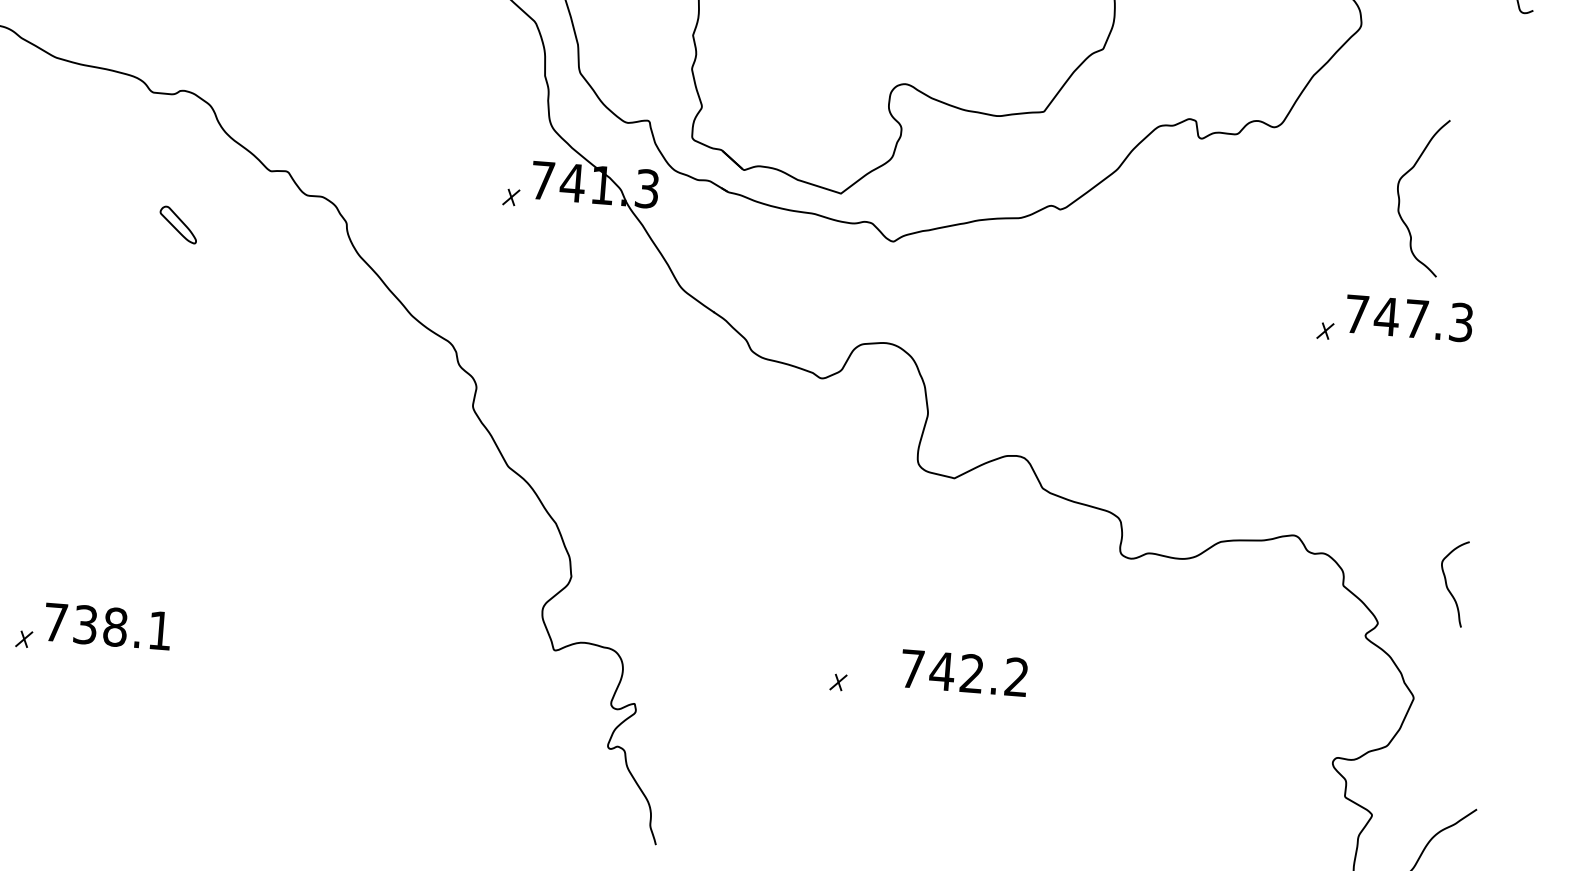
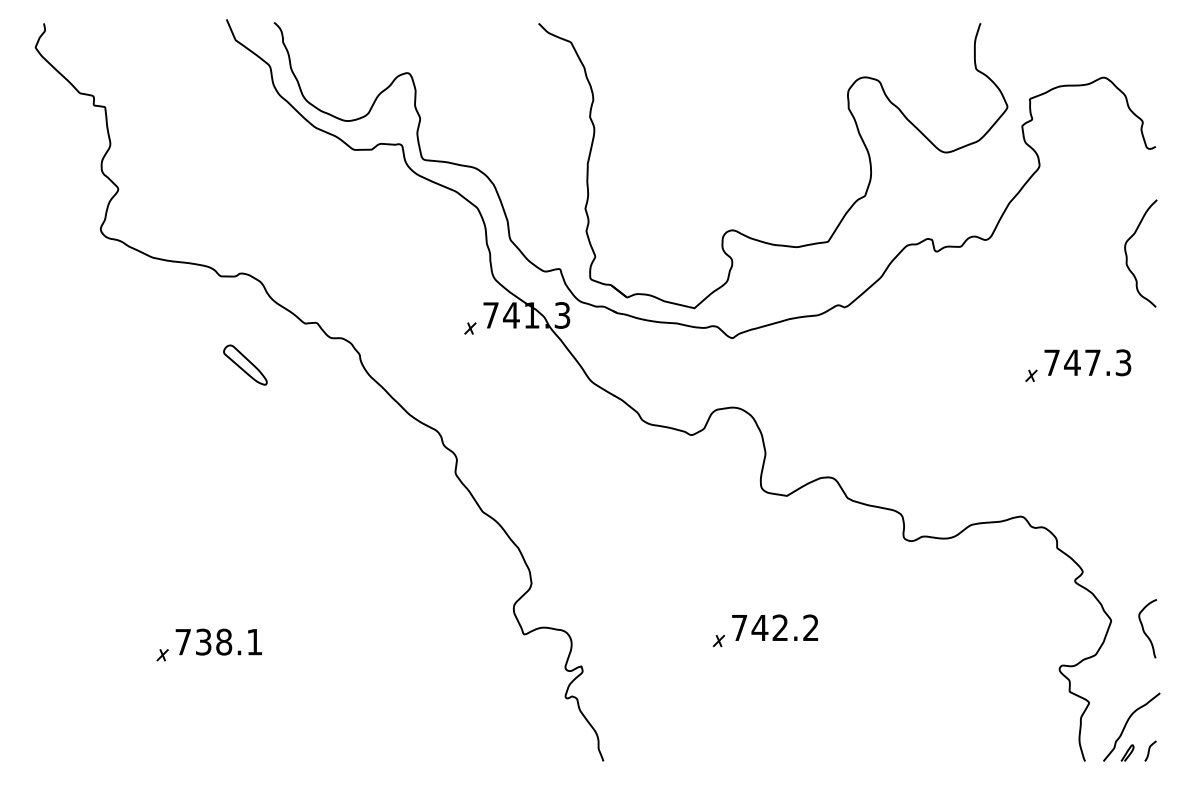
curve: (1400, 196) -> (1127, 254), moved
part: (178, 224) -> (245, 364), size x1.67
curve: (1448, 584) -> (1144, 629), moved
text: (964, 672) -> (775, 627), moved

